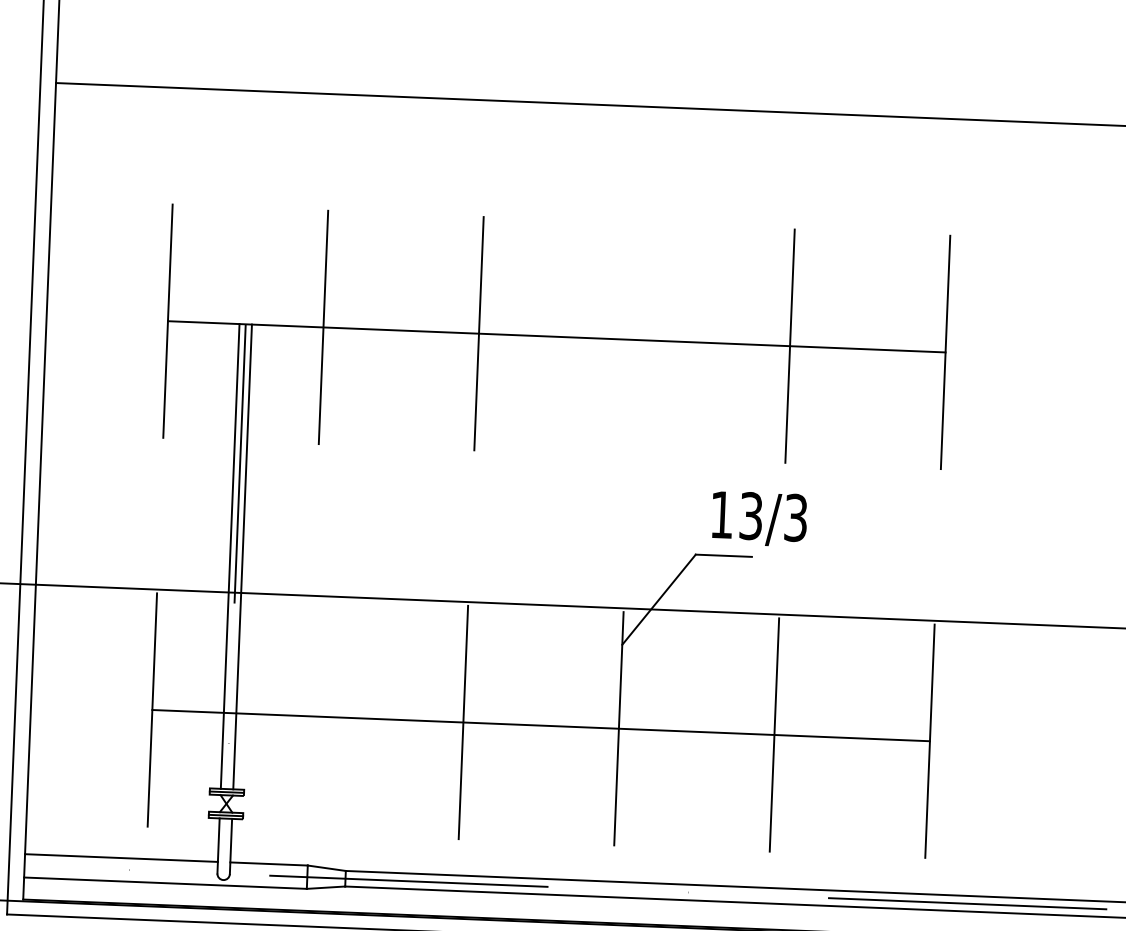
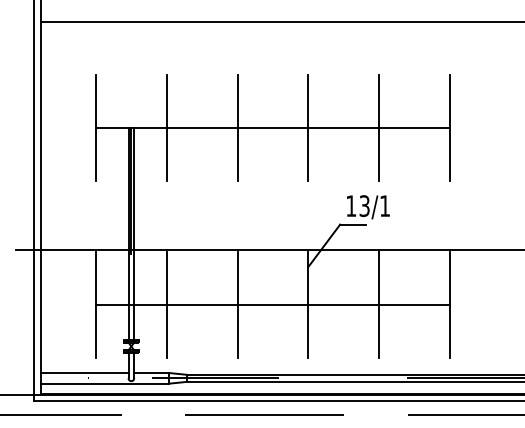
line: (634, 340) -> (308, 128), added
text: (796, 518) -> (385, 206), 13/3 -> 13/1
line: (307, 716) -> (166, 305), added

